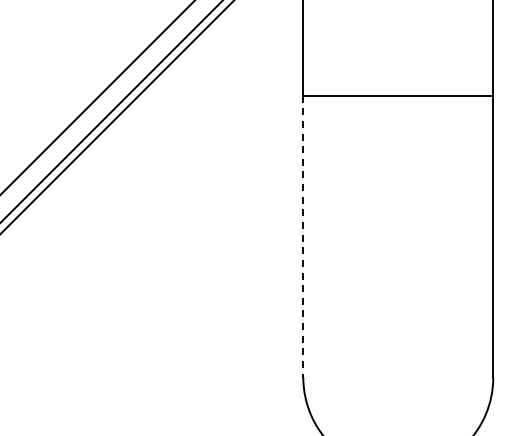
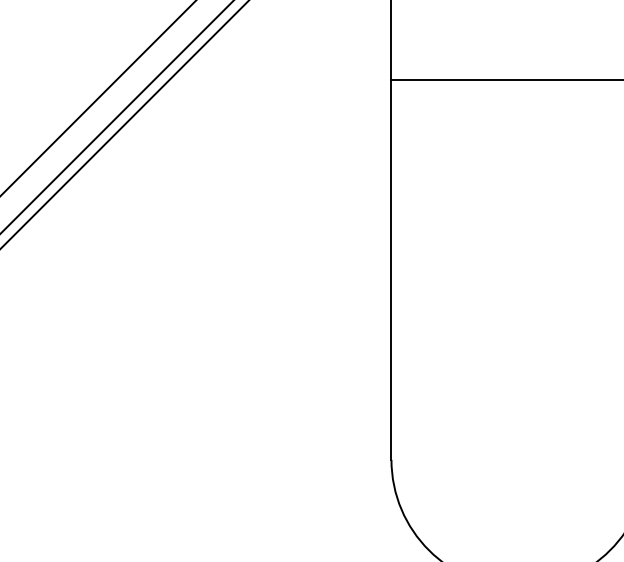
line: (303, 236) -> (391, 269), dashed -> solid

